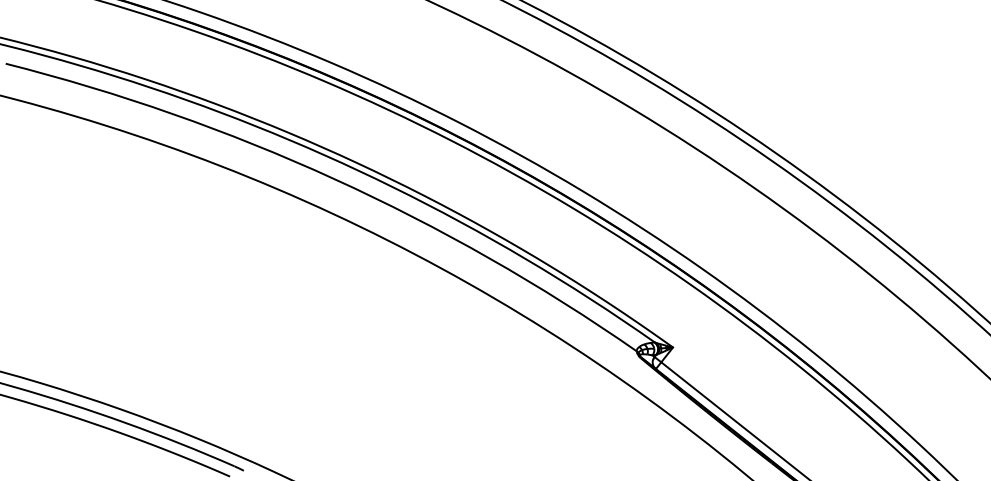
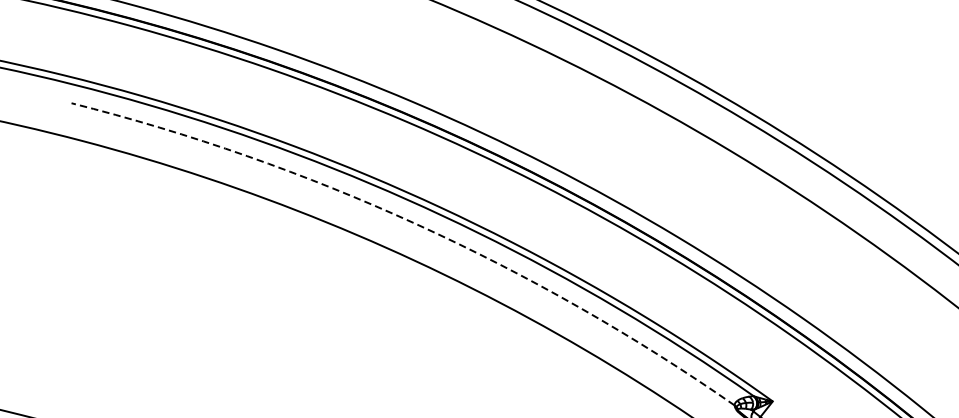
arc: (334, 179) -> (417, 224), solid -> dashed

